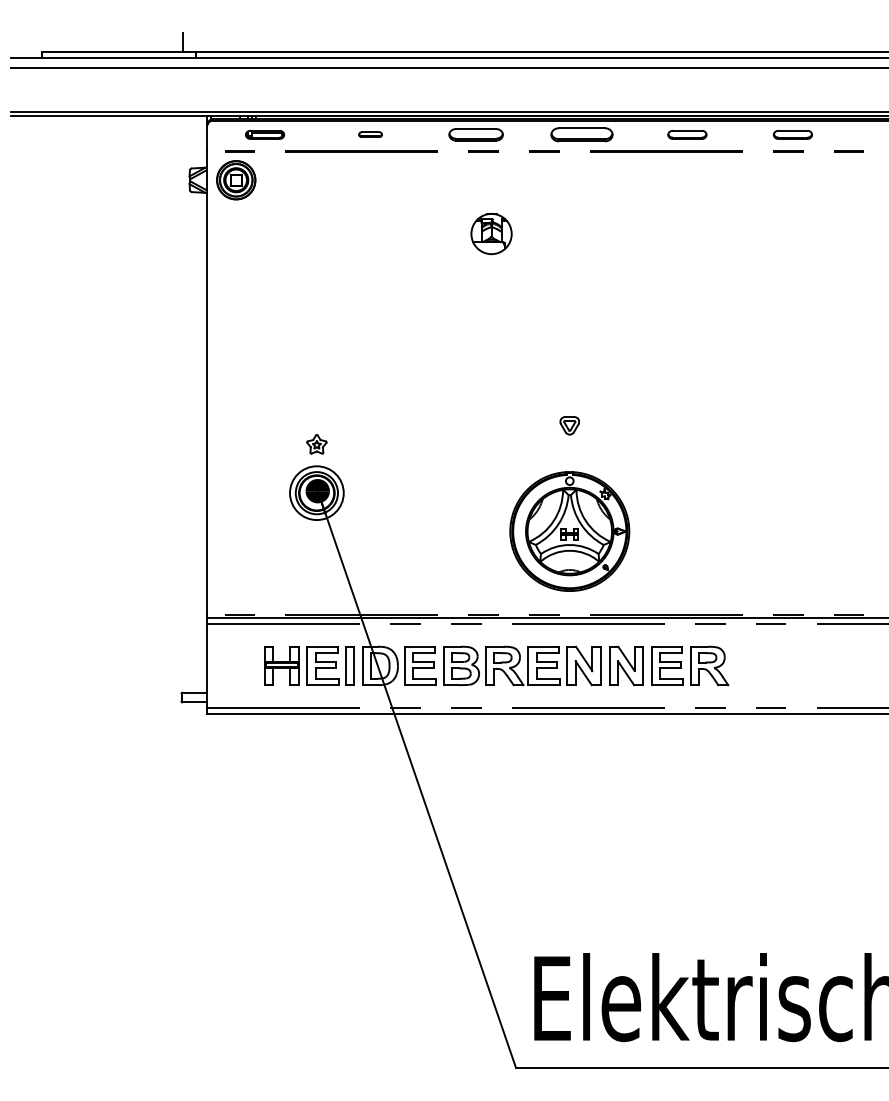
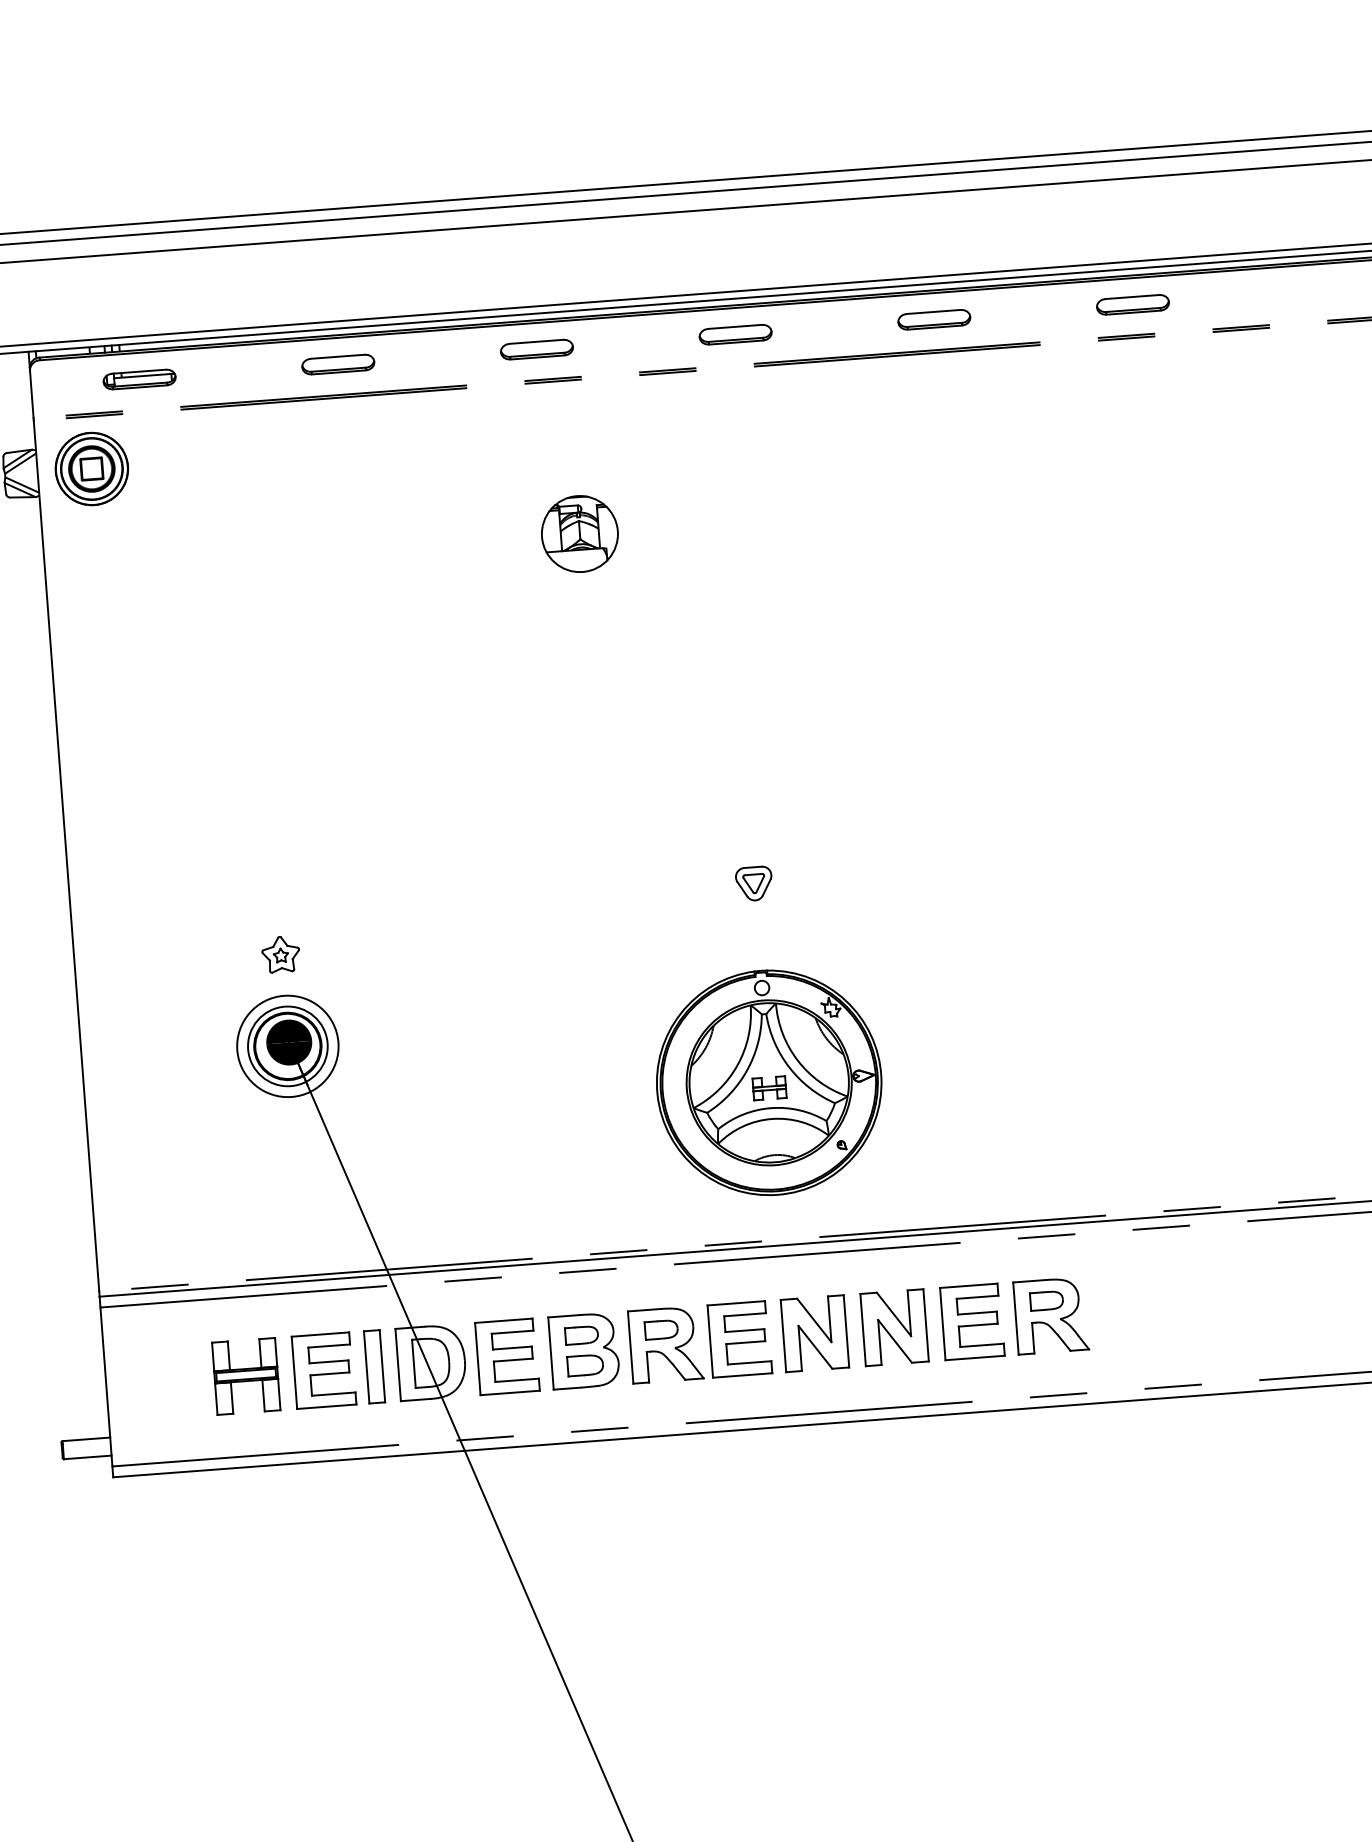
part: (370, 134) -> (338, 363), size x1.67
part: (476, 134) -> (537, 348), size x0.71
part: (581, 134) -> (735, 334), size x0.62

